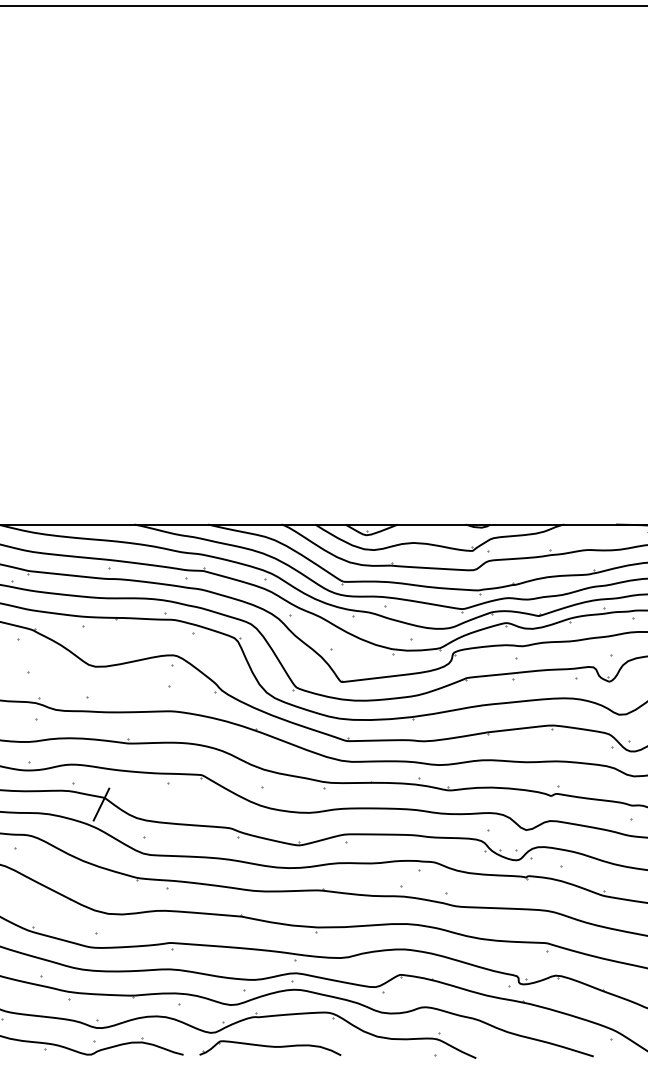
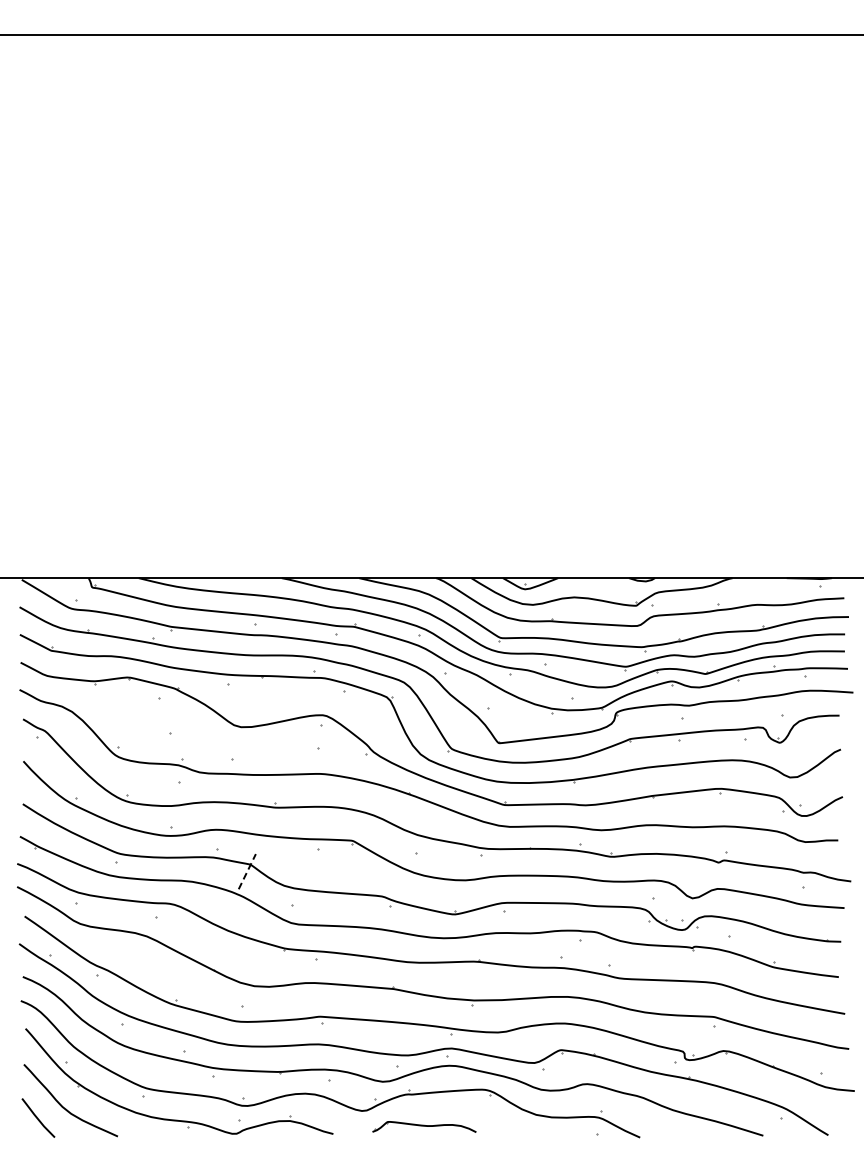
line: (101, 804) -> (247, 871), solid -> dashed
part: (270, 1047) -> (424, 1126), size x0.7

